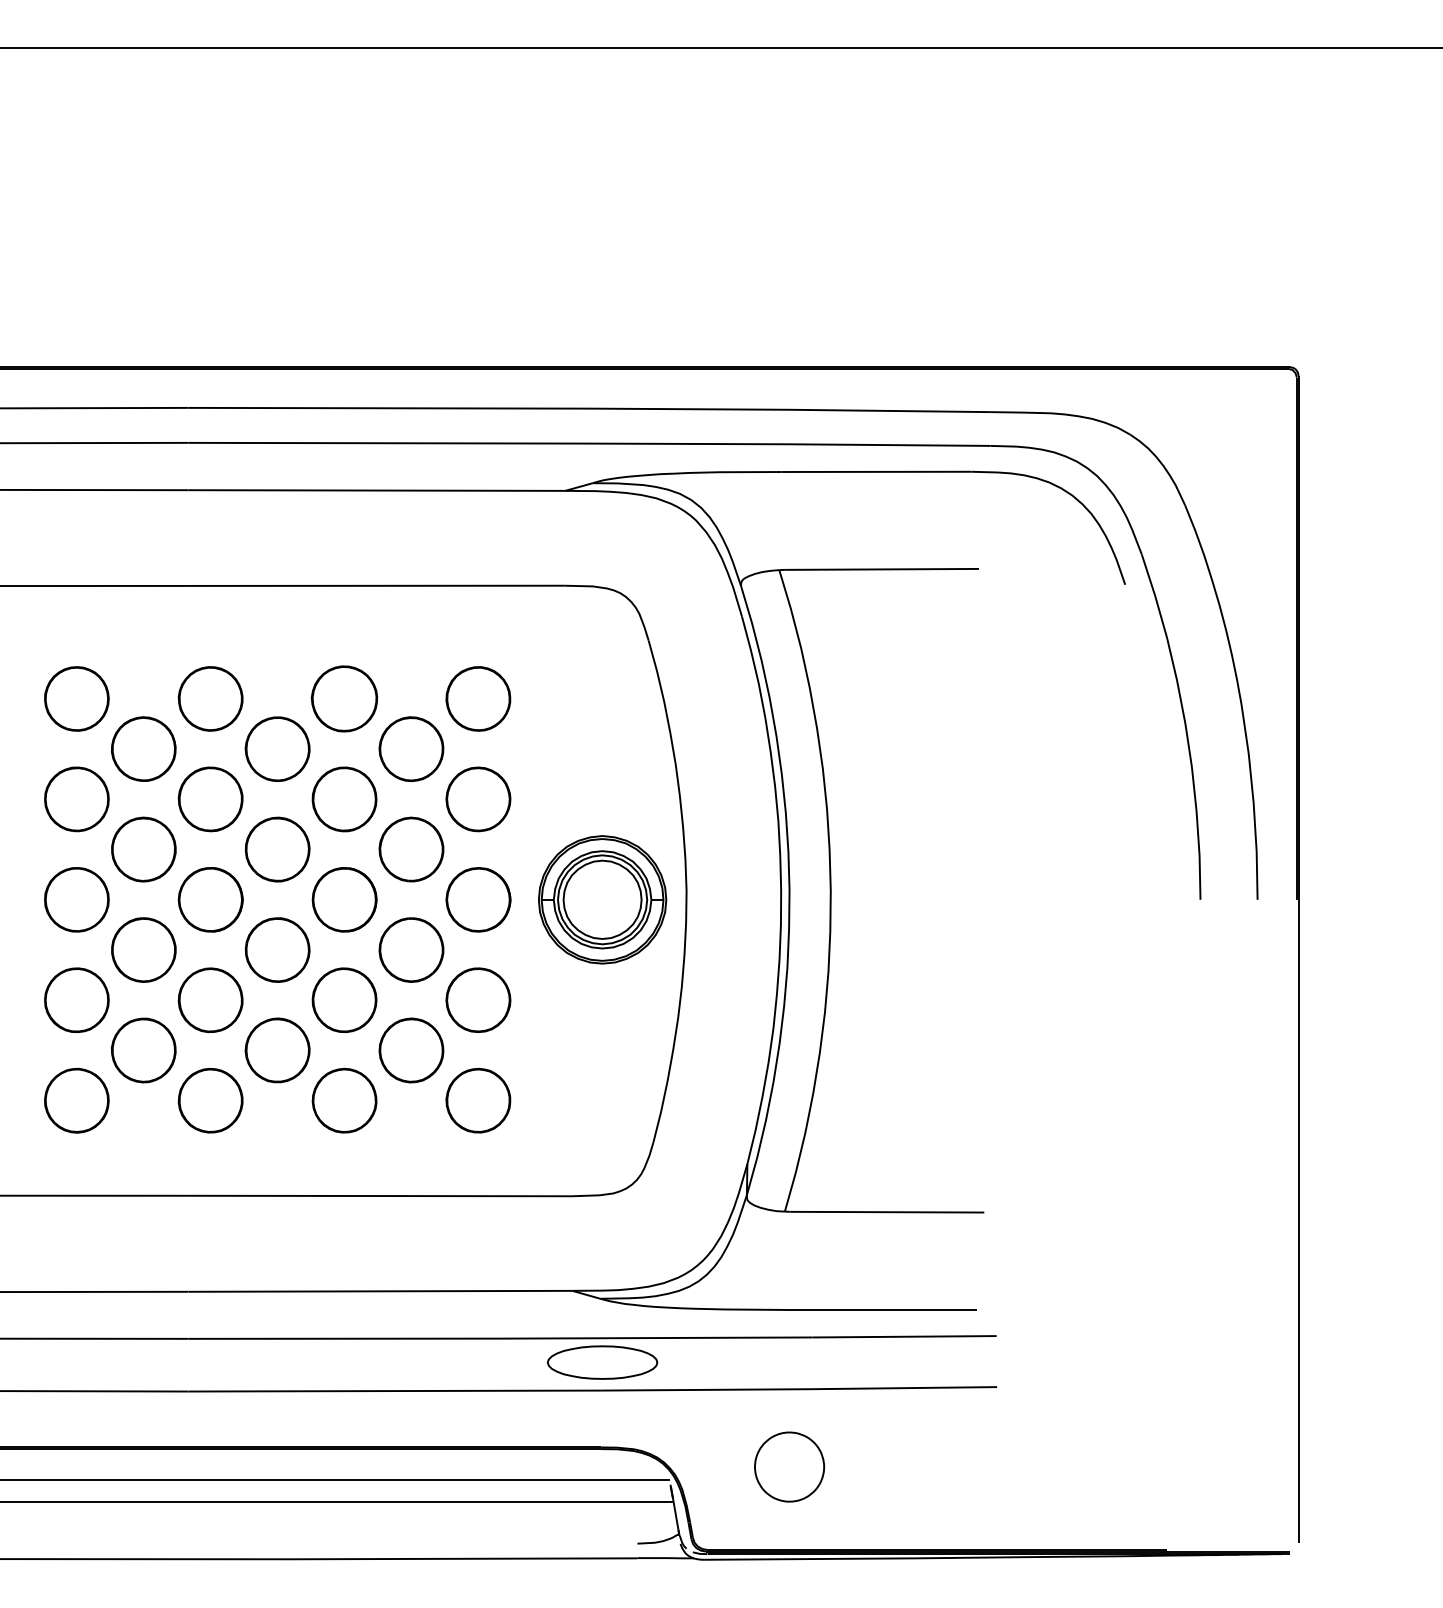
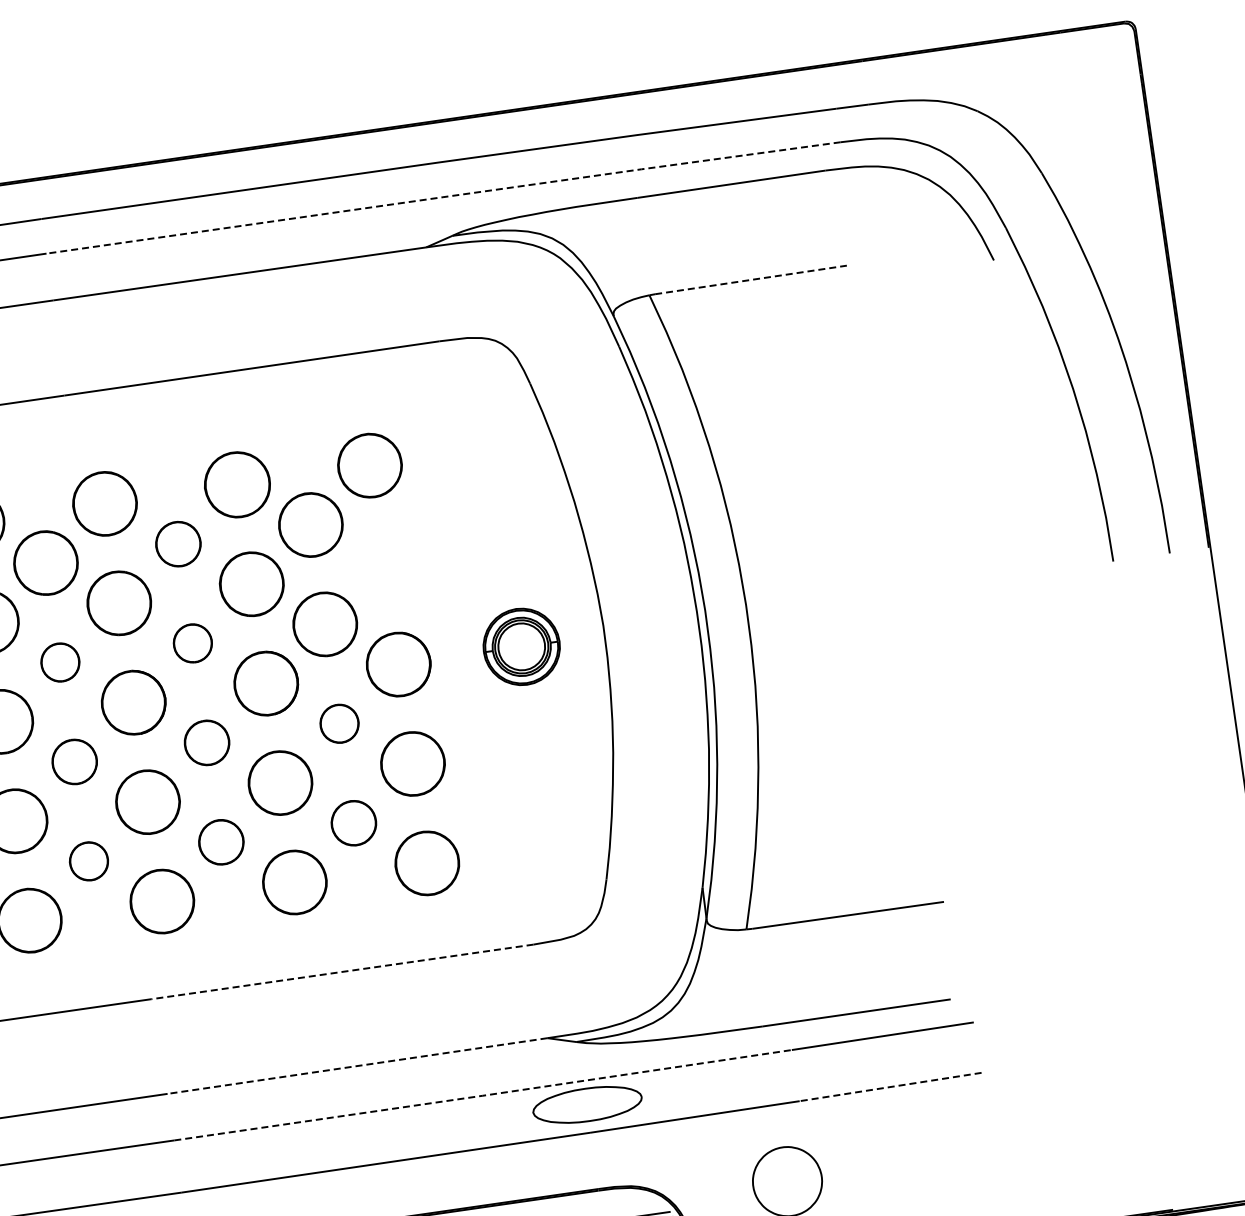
line: (588, 443) -> (442, 197), solid -> dashed
line: (882, 569) -> (751, 279), solid -> dashed
part: (277, 749) -> (178, 544), size x0.7
part: (478, 799) -> (384, 565), removed
part: (143, 849) -> (59, 662), size x0.6
part: (277, 849) -> (192, 643), size x0.6
part: (602, 899) -> (521, 646), size x0.6
part: (143, 949) -> (74, 761), size x0.7
part: (277, 949) -> (206, 742), size x0.7
part: (411, 949) -> (339, 723), size x0.6
part: (143, 1050) -> (88, 861), size x0.6
part: (277, 1050) -> (221, 842), size x0.7
part: (411, 1050) -> (353, 823), size x0.7
line: (378, 1196) -> (342, 972), solid -> dashed
line: (380, 1291) -> (357, 1066), solid -> dashed
line: (500, 1338) -> (483, 1095), solid -> dashed
line: (904, 1388) -> (890, 1087), solid -> dashed

